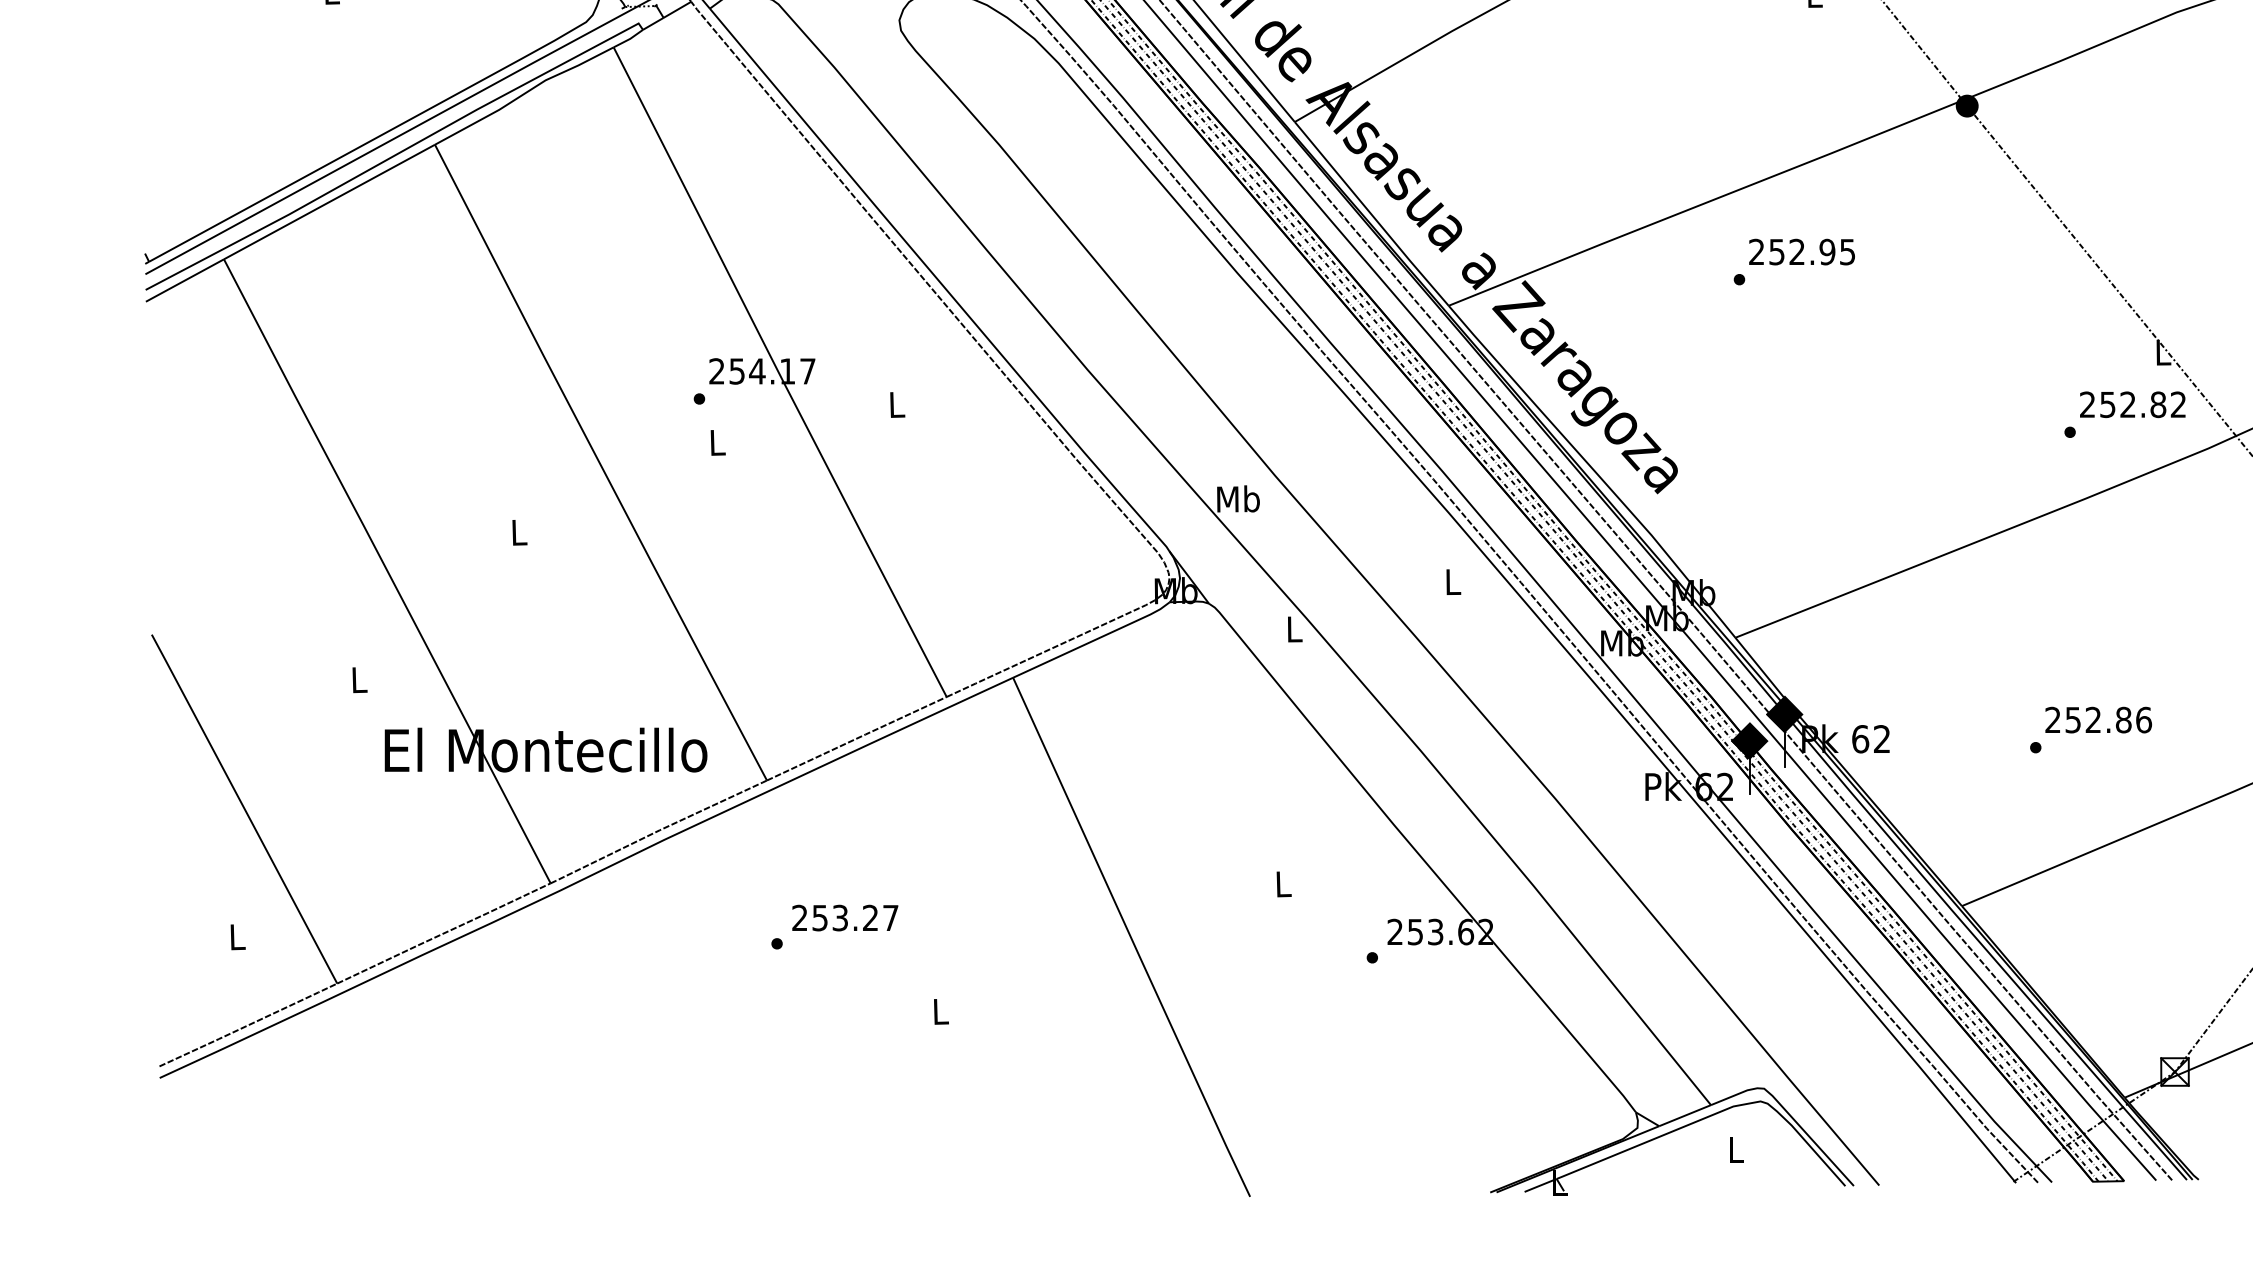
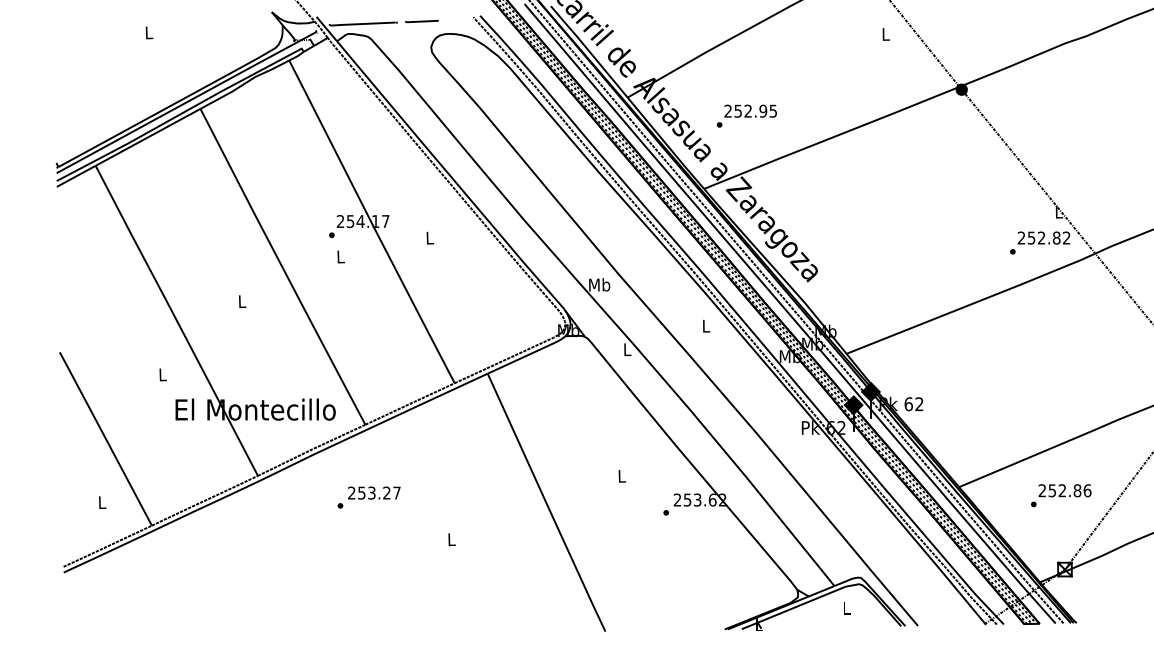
text: (1793, 260) -> (746, 115), moved
text: (2091, 729) -> (1061, 495), moved
text: (833, 926) -> (368, 497), moved

